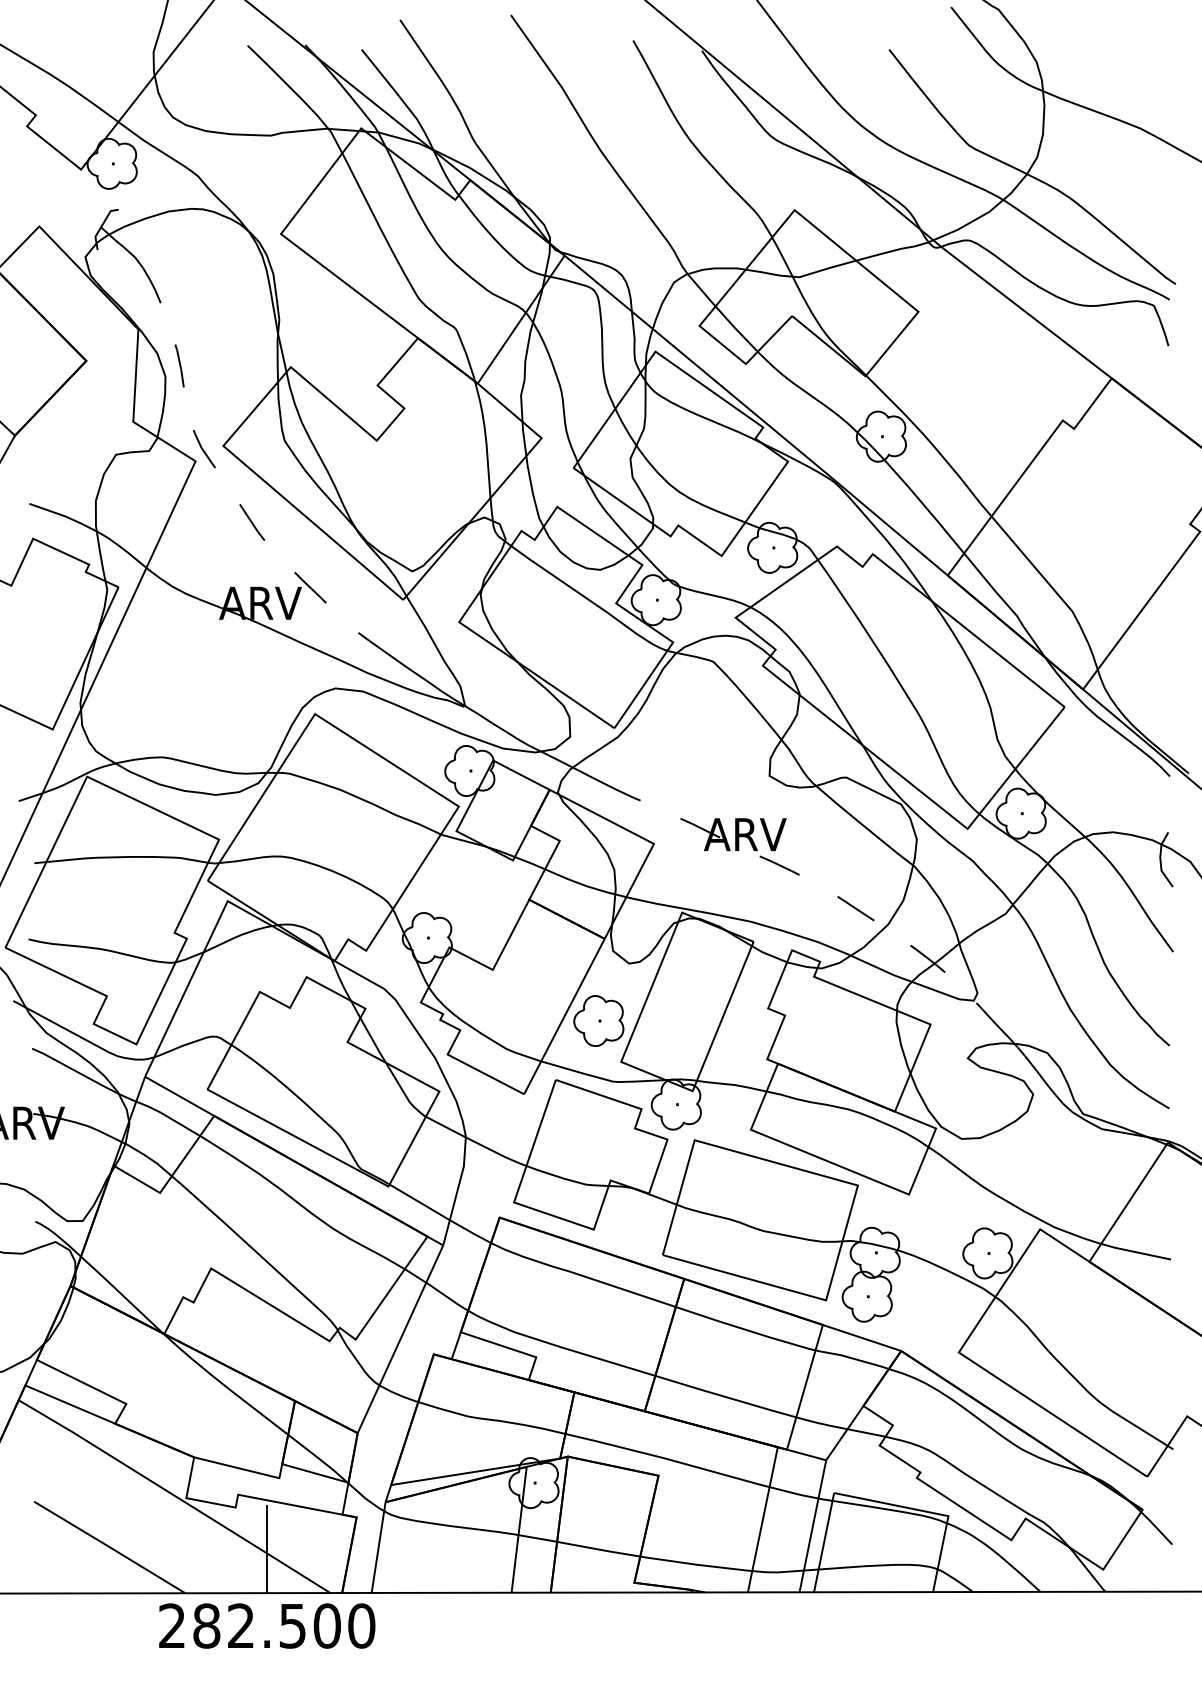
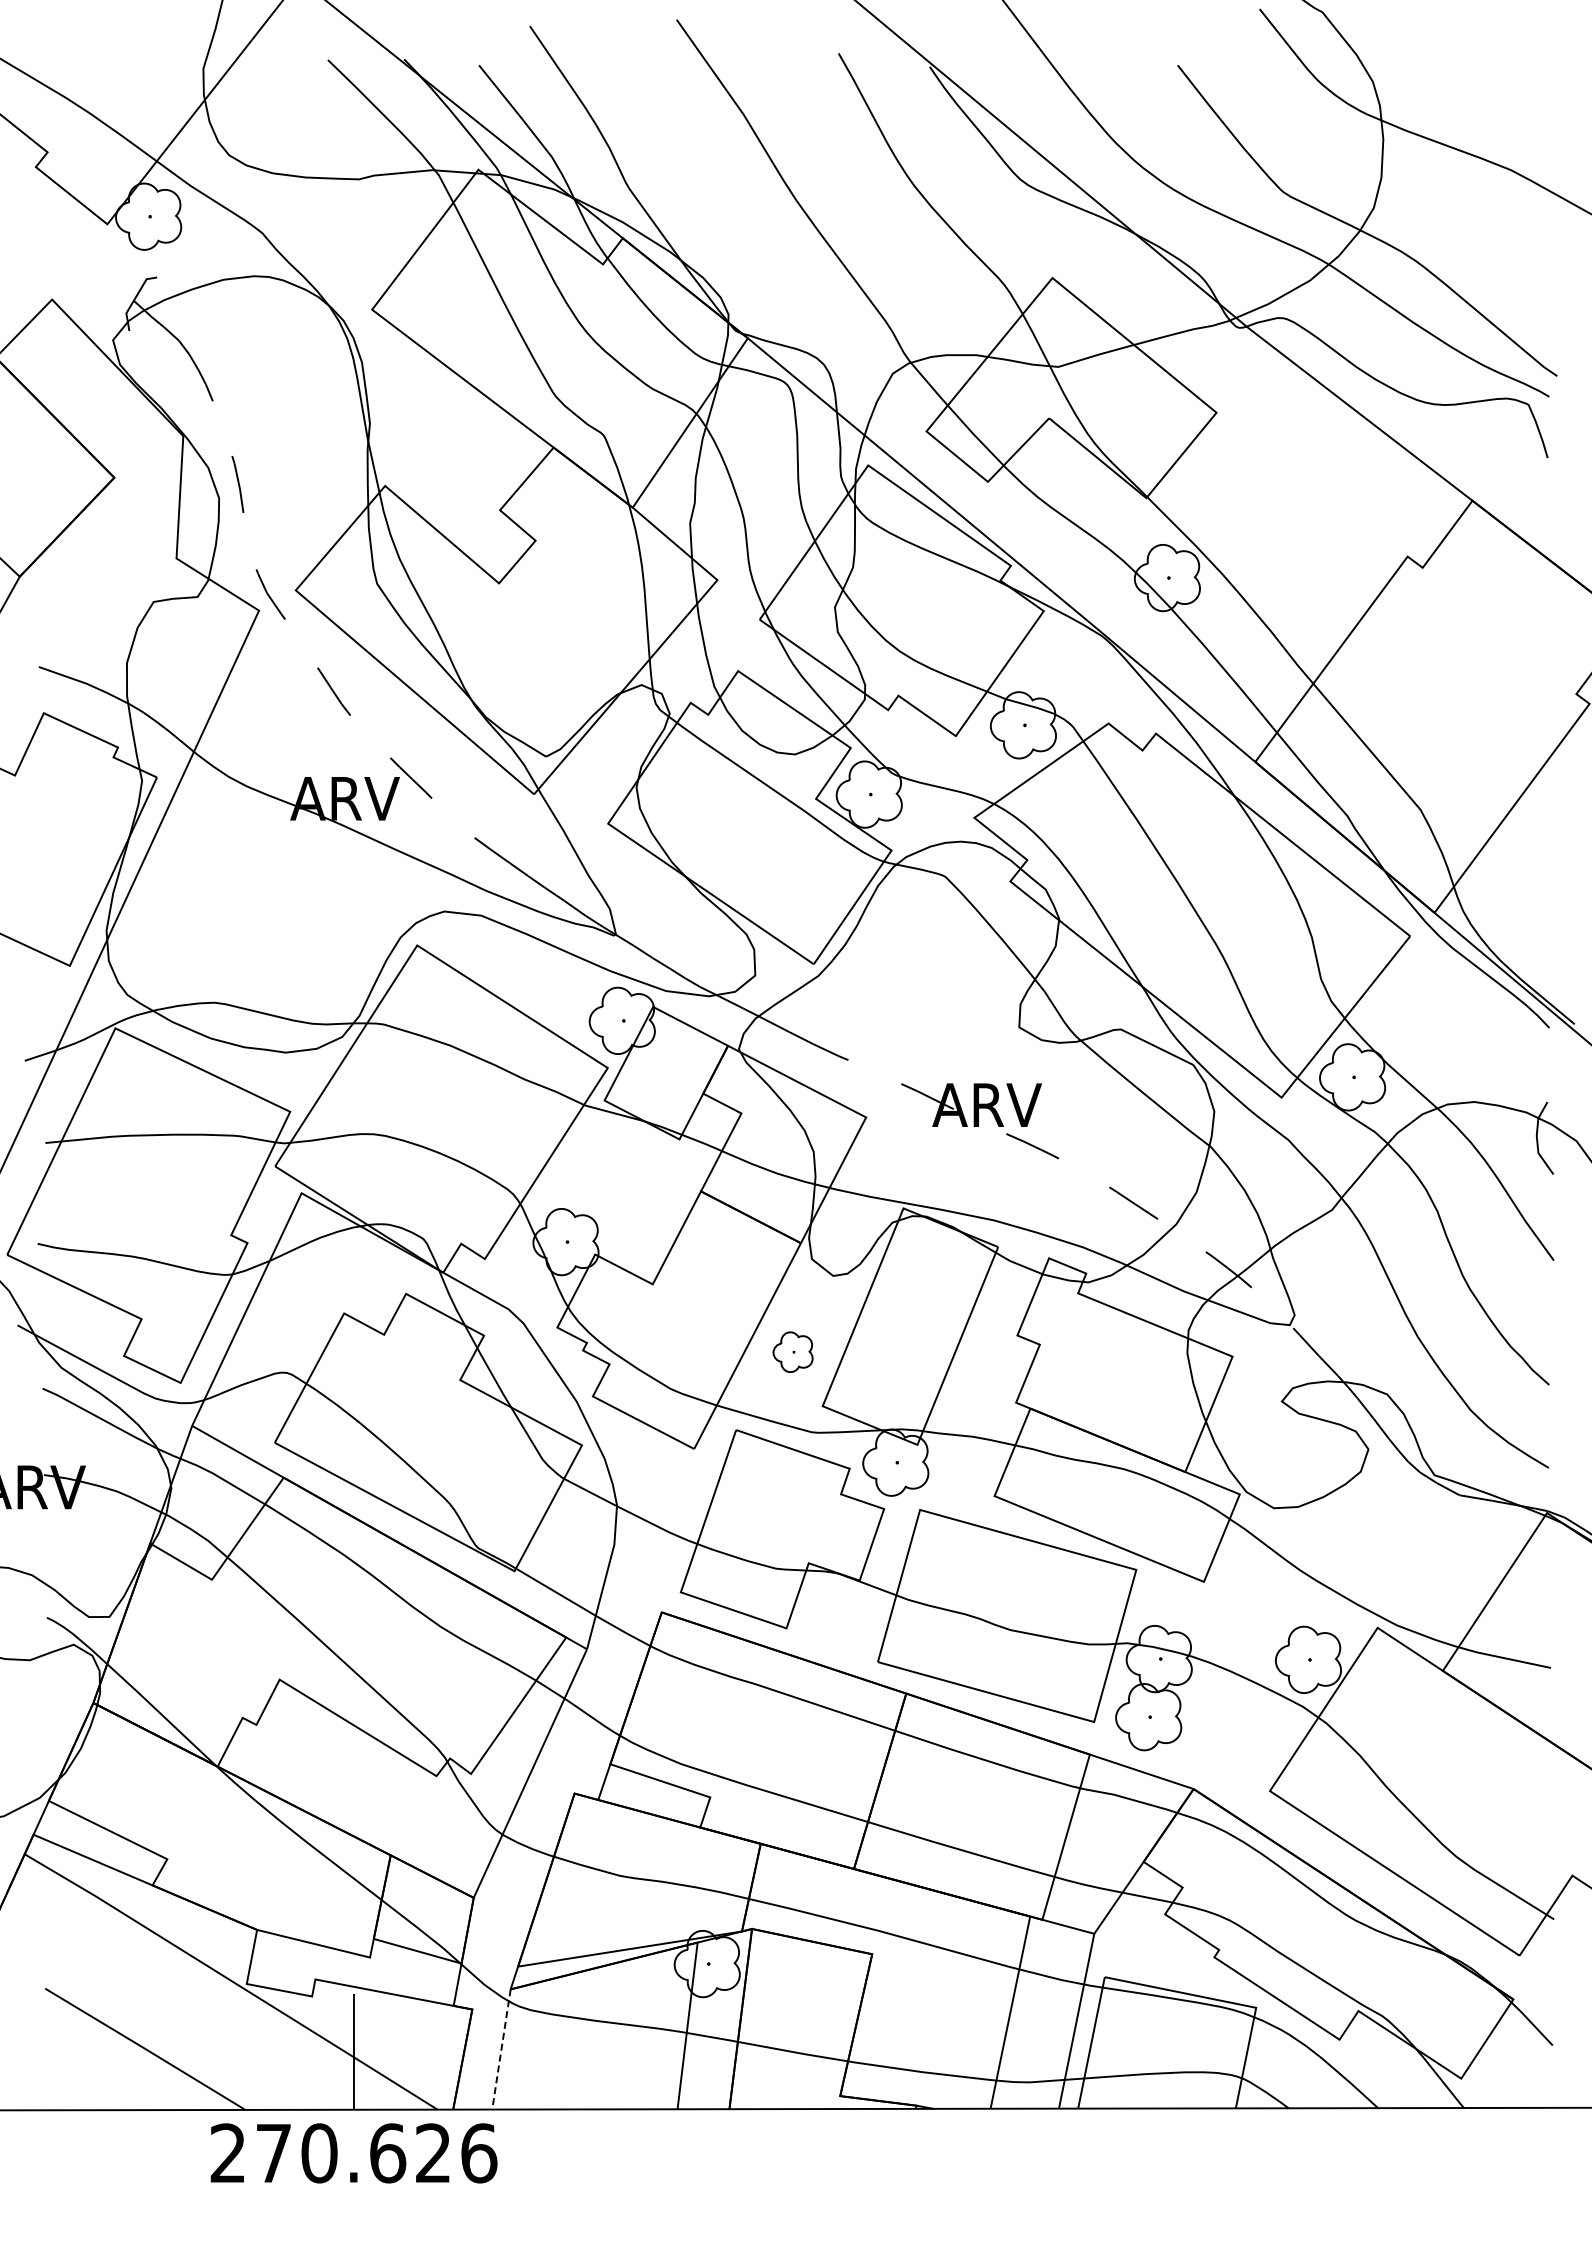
part: (598, 1021) -> (792, 1352), size x0.6
line: (378, 1547) -> (501, 2049), solid -> dashed
text: (284, 1626) -> (376, 2153), 282.500 -> 270.626

